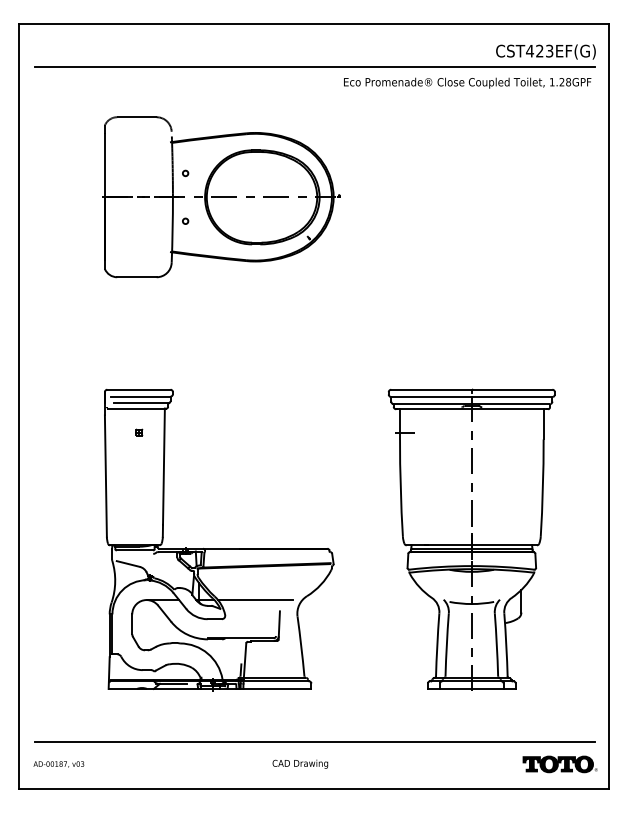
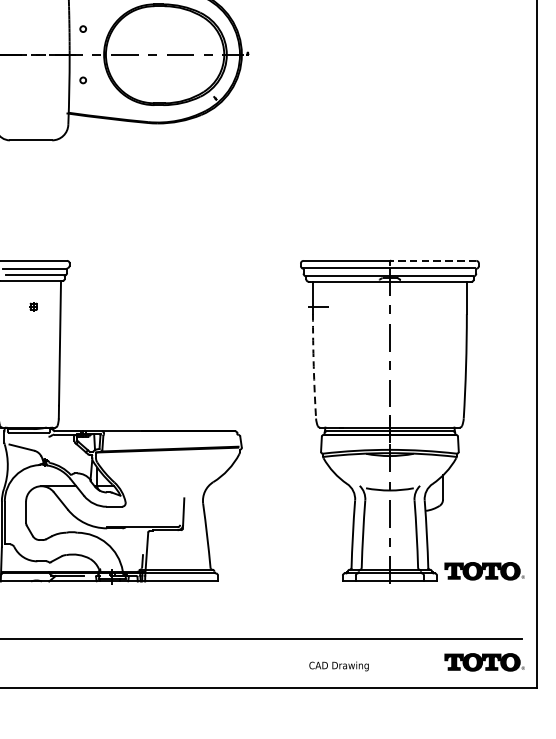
line: (511, 389) -> (432, 260), solid -> dashed
arc: (400, 488) -> (313, 366), solid -> dashed
line: (255, 600) -> (158, 486), removed
part: (559, 679) -> (483, 571), added
text: (300, 763) -> (339, 665), moved

